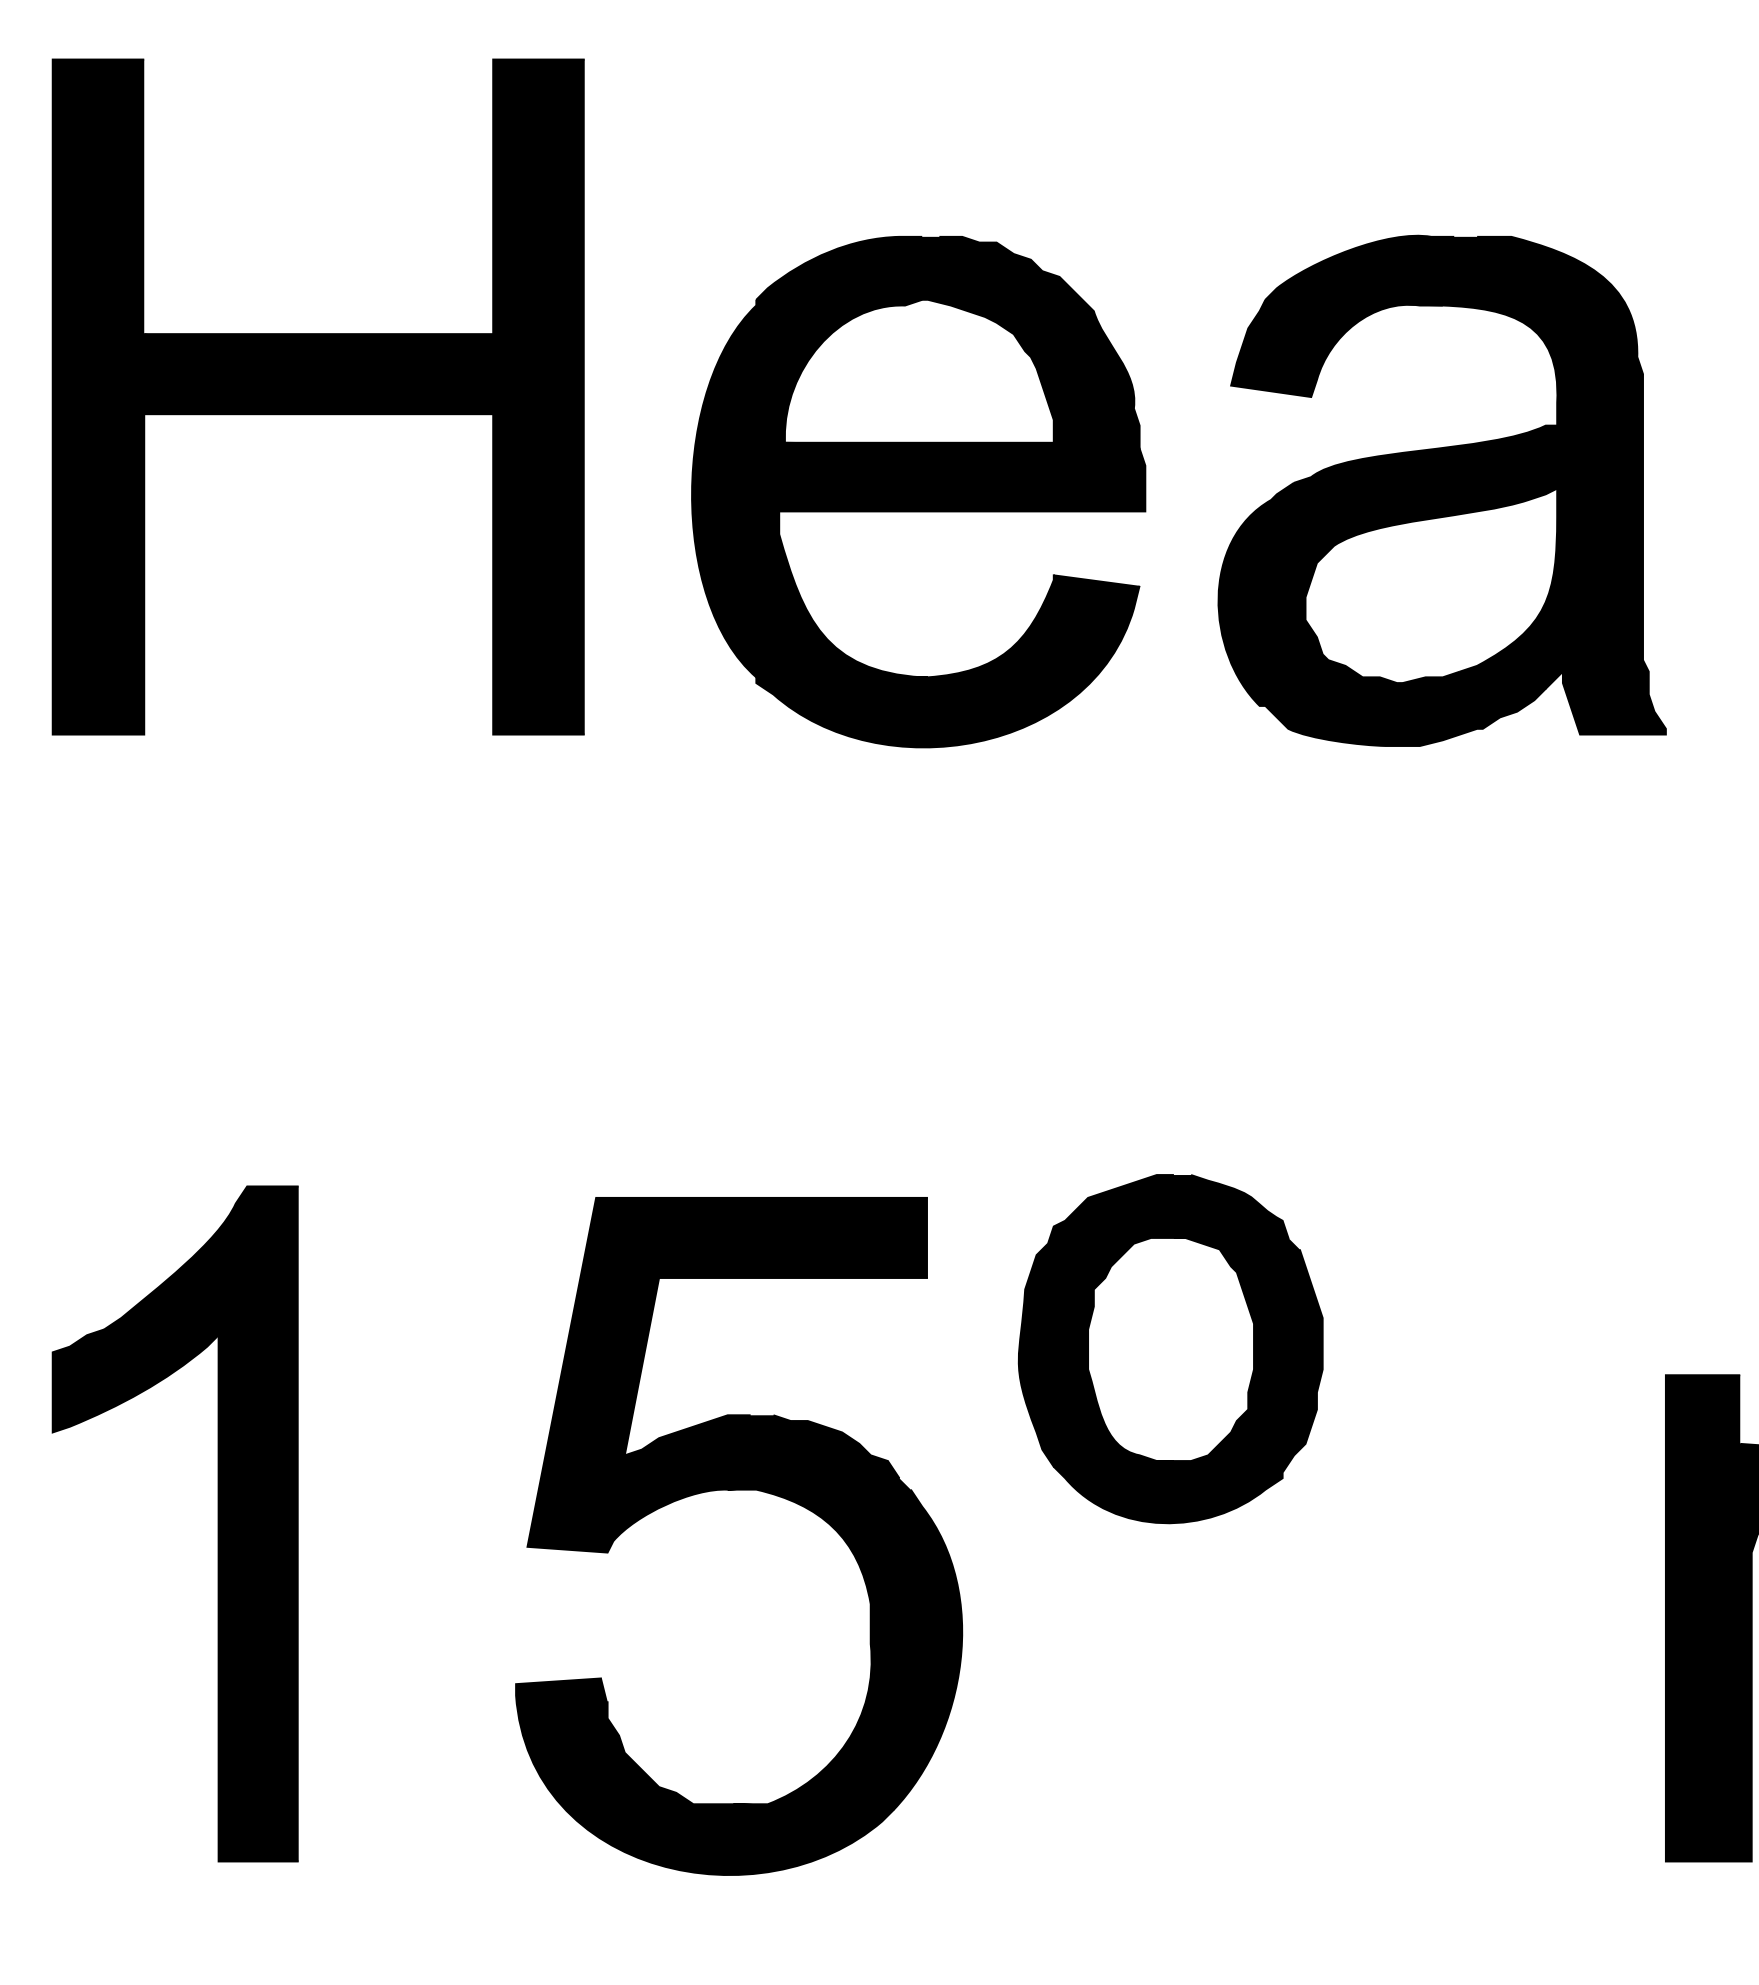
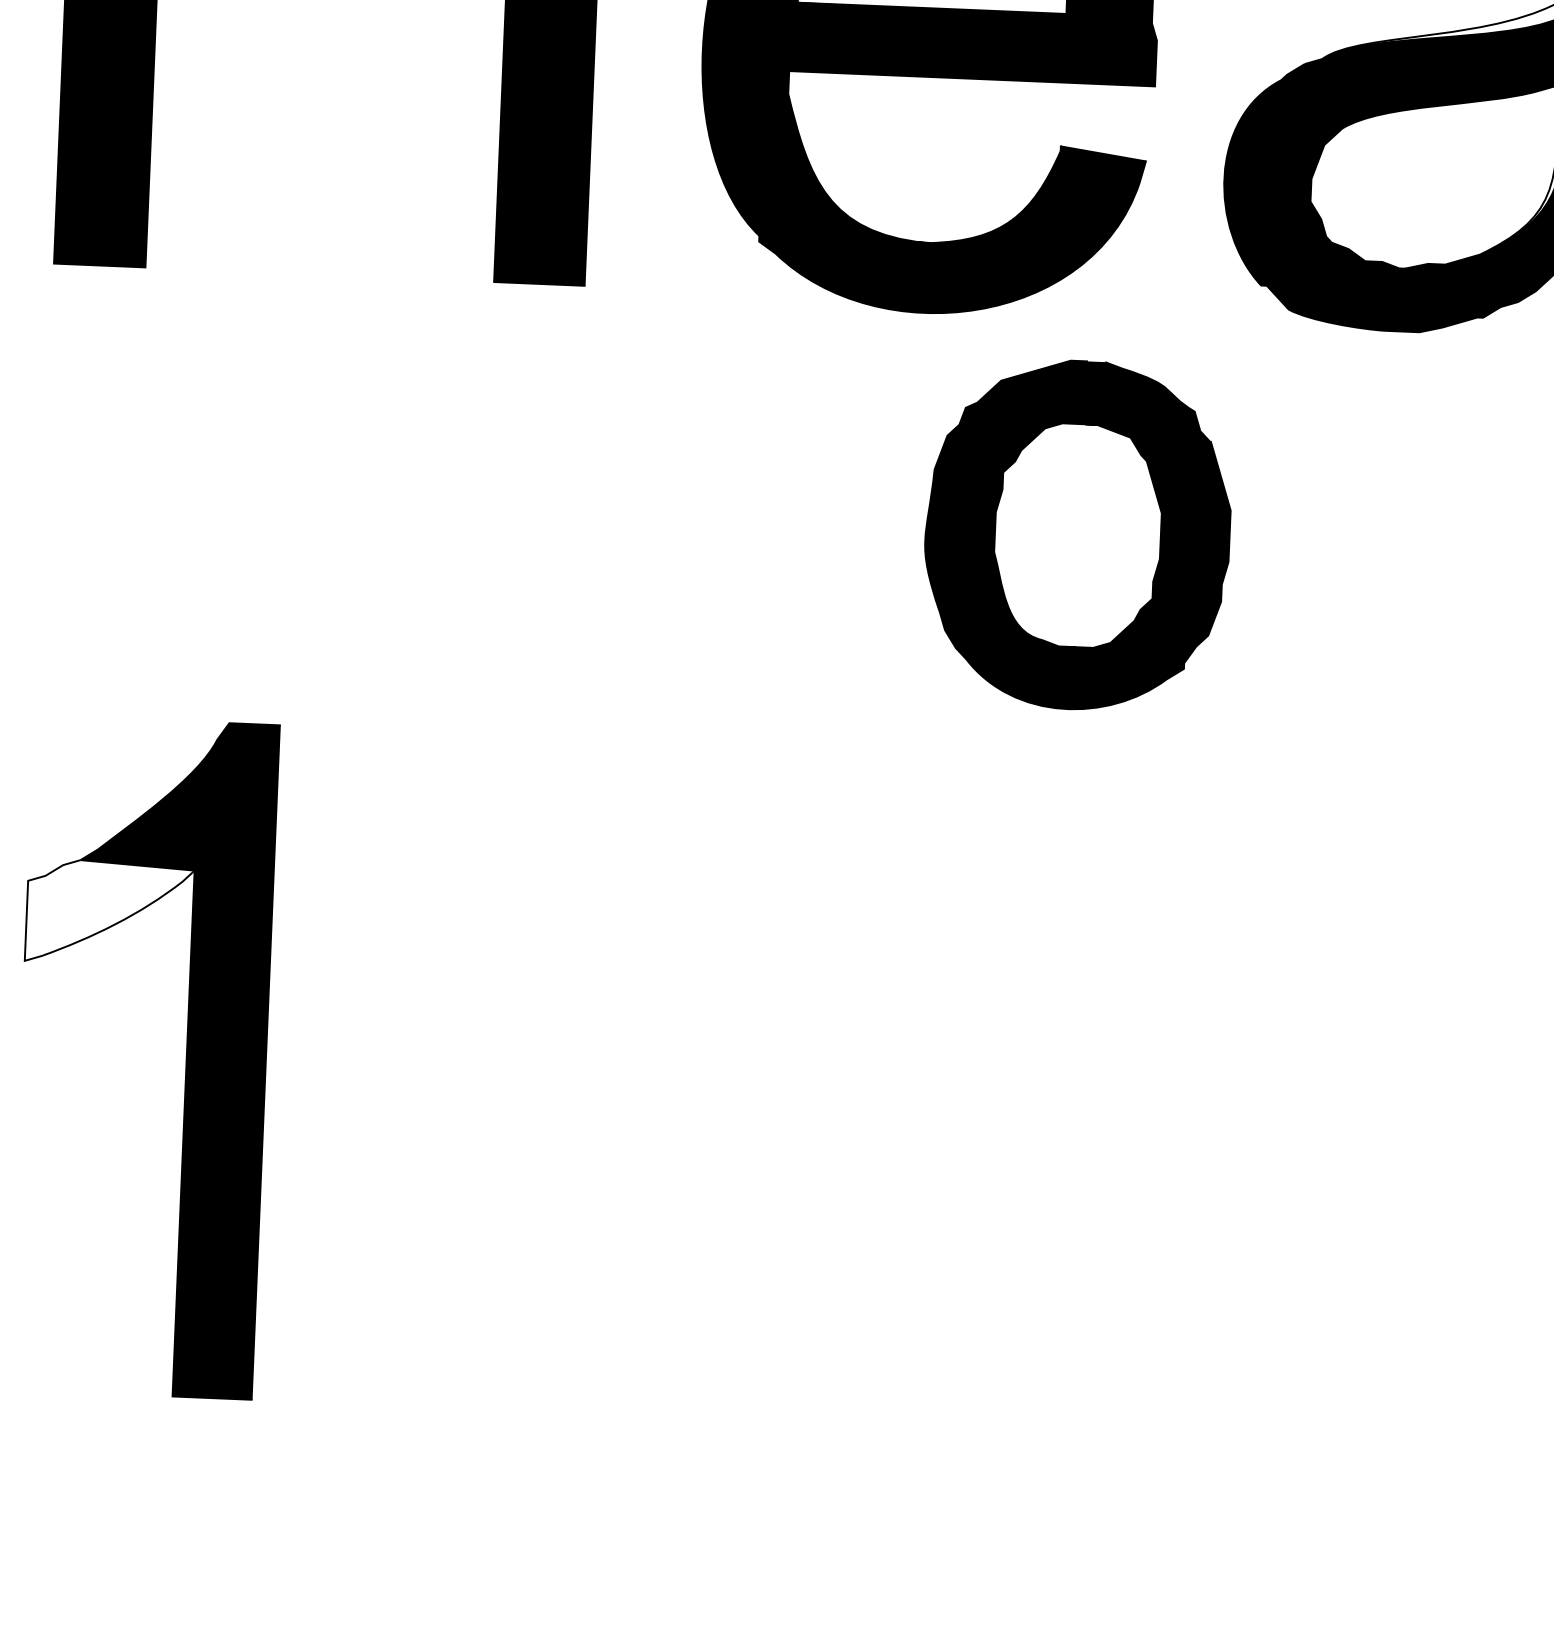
part: (1170, 1349) -> (1077, 535), moved
fill: (135, 1380) -> (109, 912), removed
part: (739, 1490) -> (708, 1047), removed

